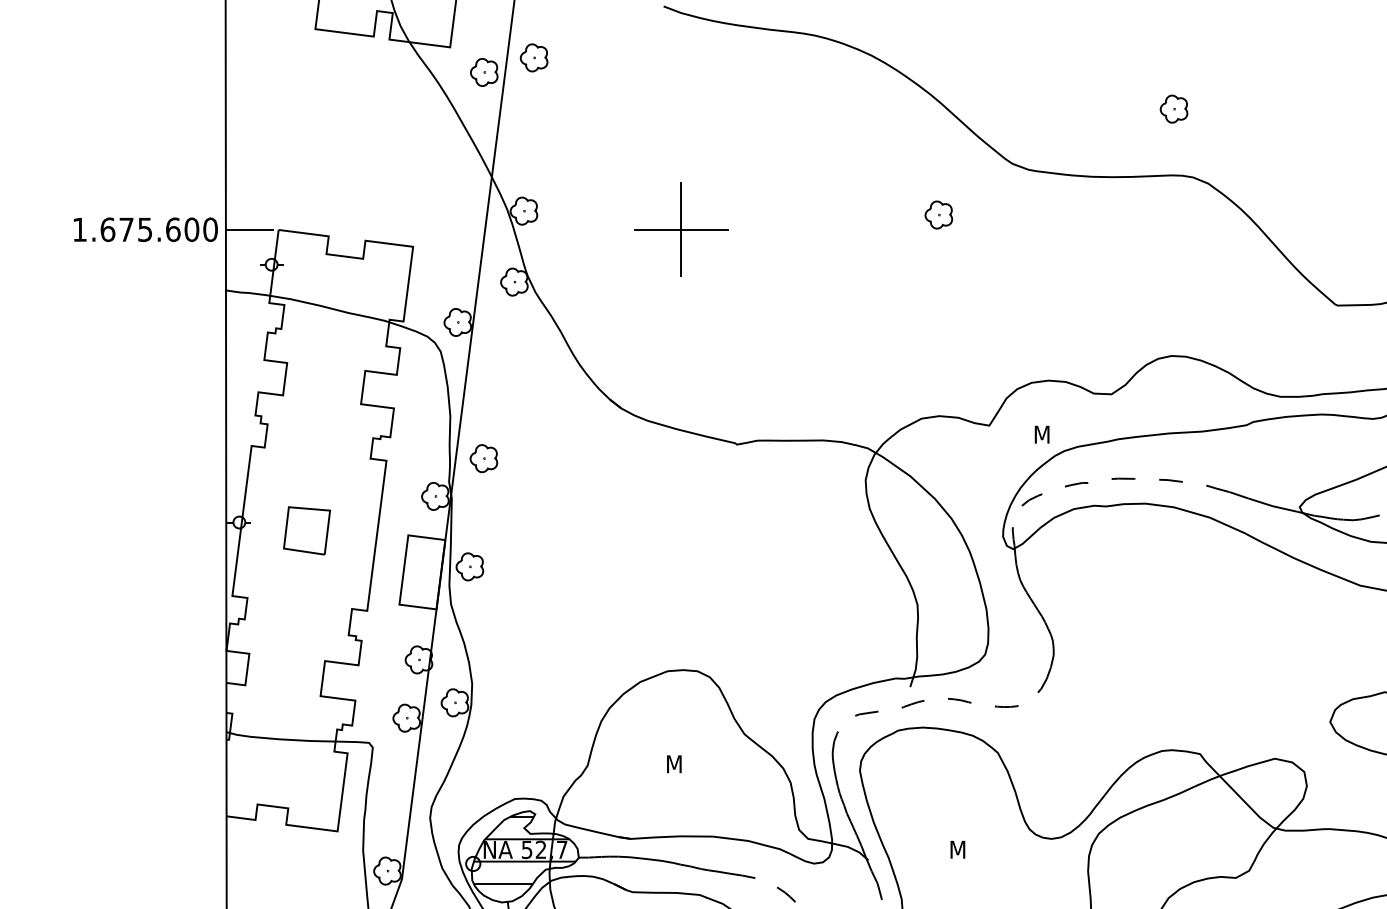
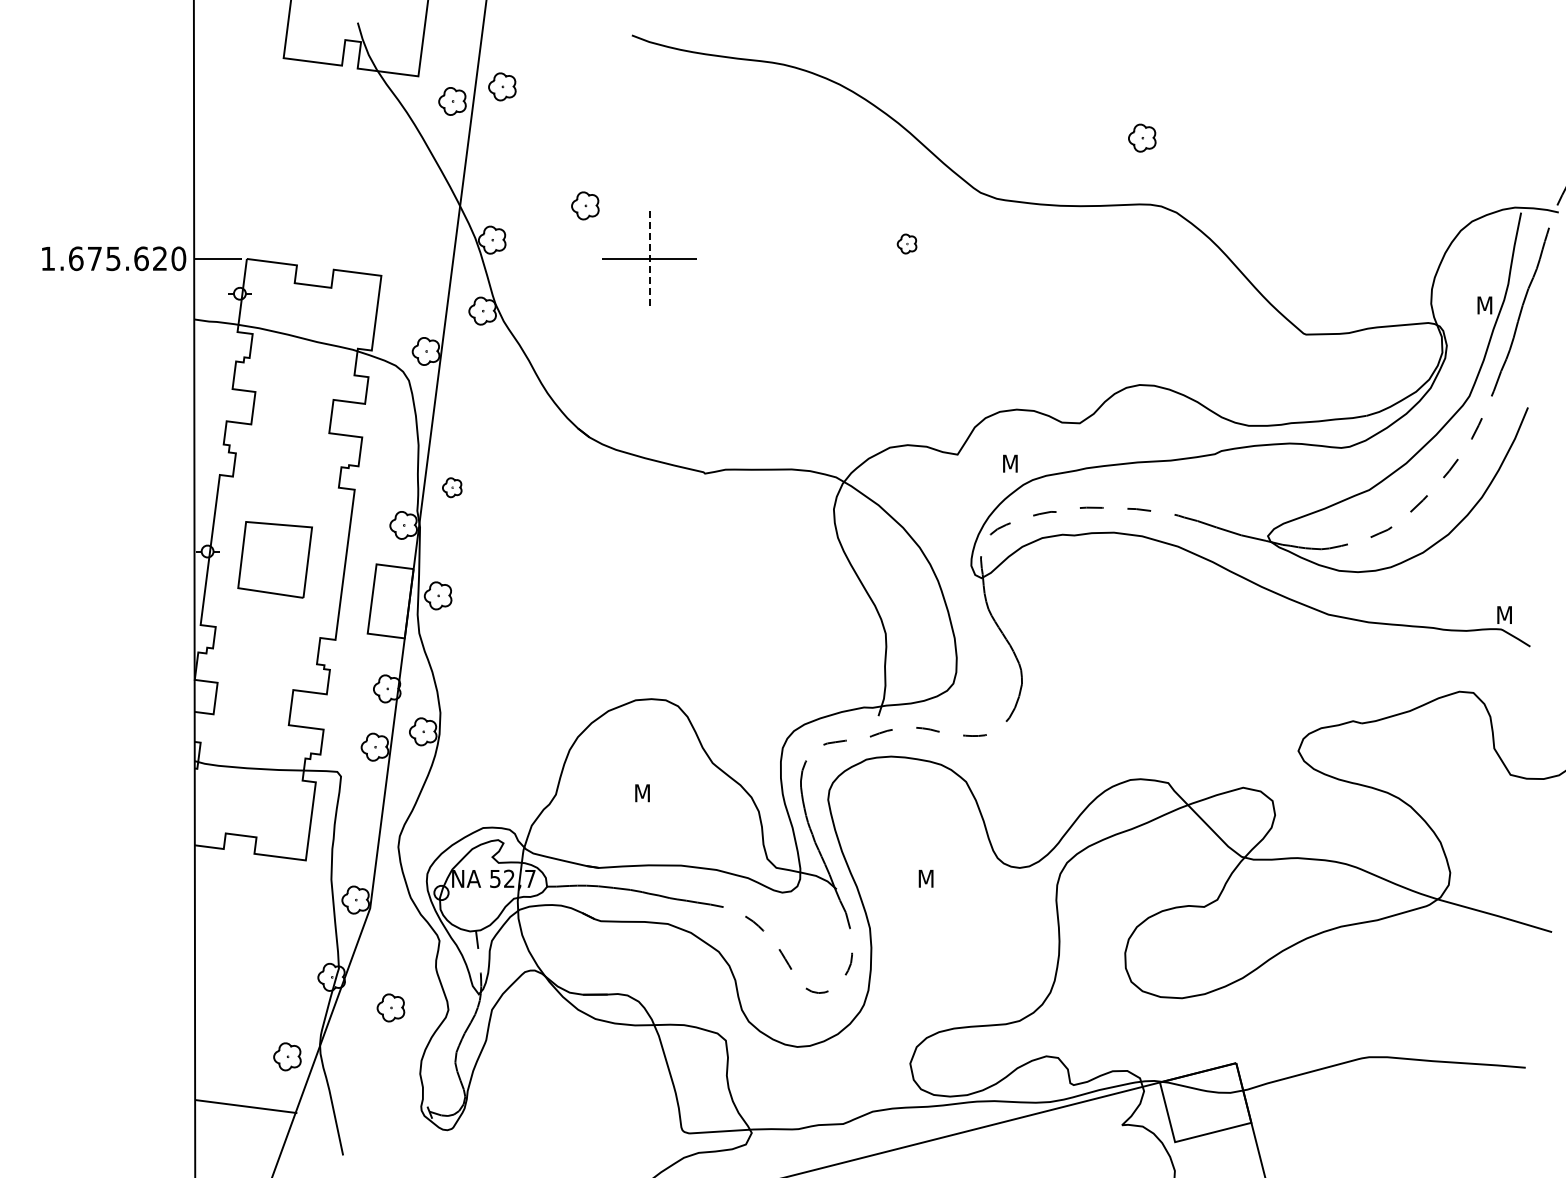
part: (617, 176) -> (585, 205), added
part: (938, 214) -> (906, 243), size x0.7
text: (191, 229) -> (159, 258), 1.675.600 -> 1.675.620
line: (681, 229) -> (649, 258), solid -> dashed
part: (484, 458) -> (452, 487), size x0.7
part: (307, 530) -> (275, 559), size x1.6
hatch: (524, 850) -> (492, 879), removed

